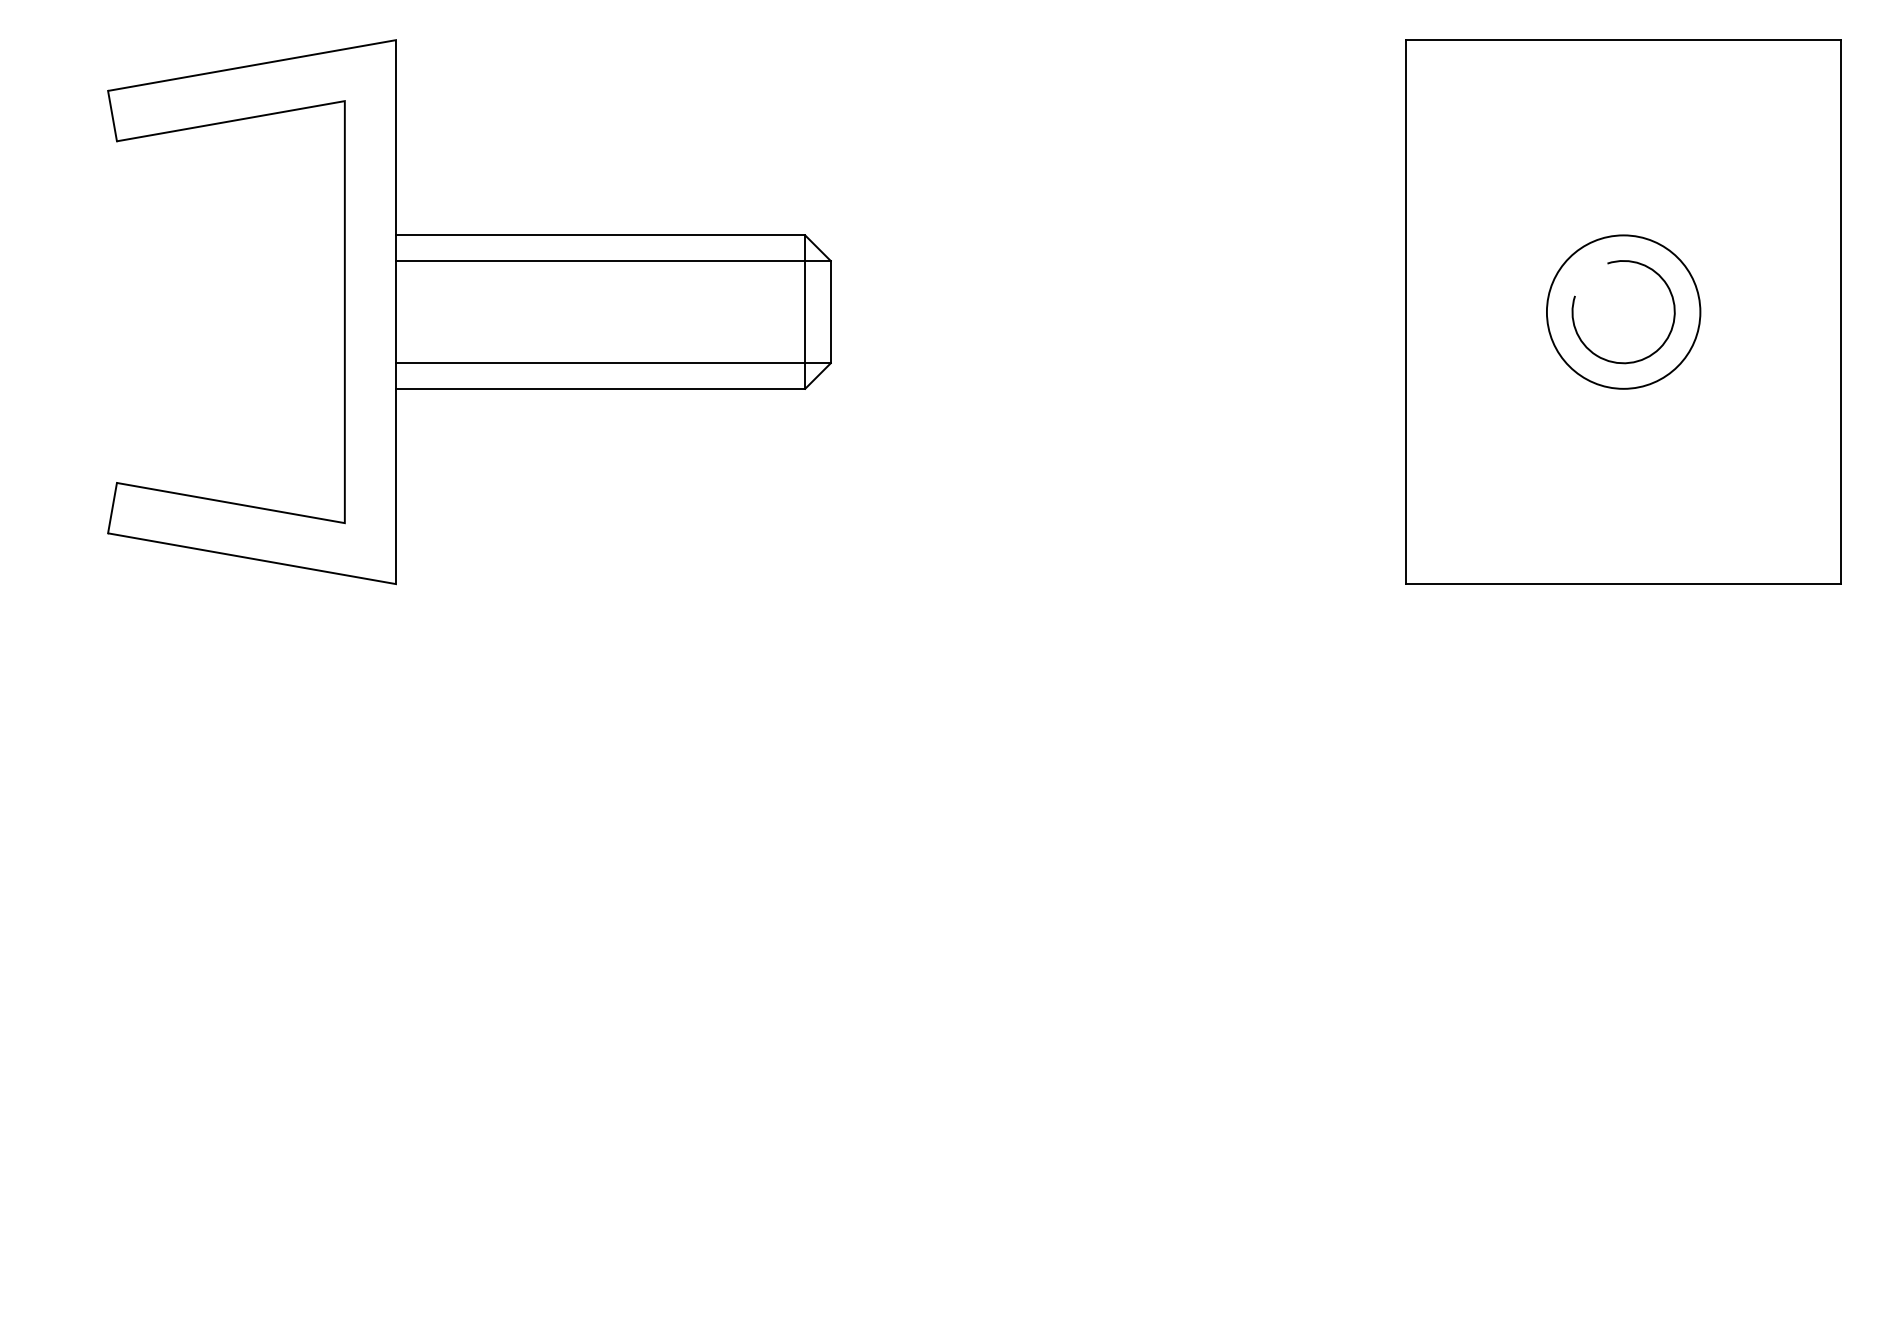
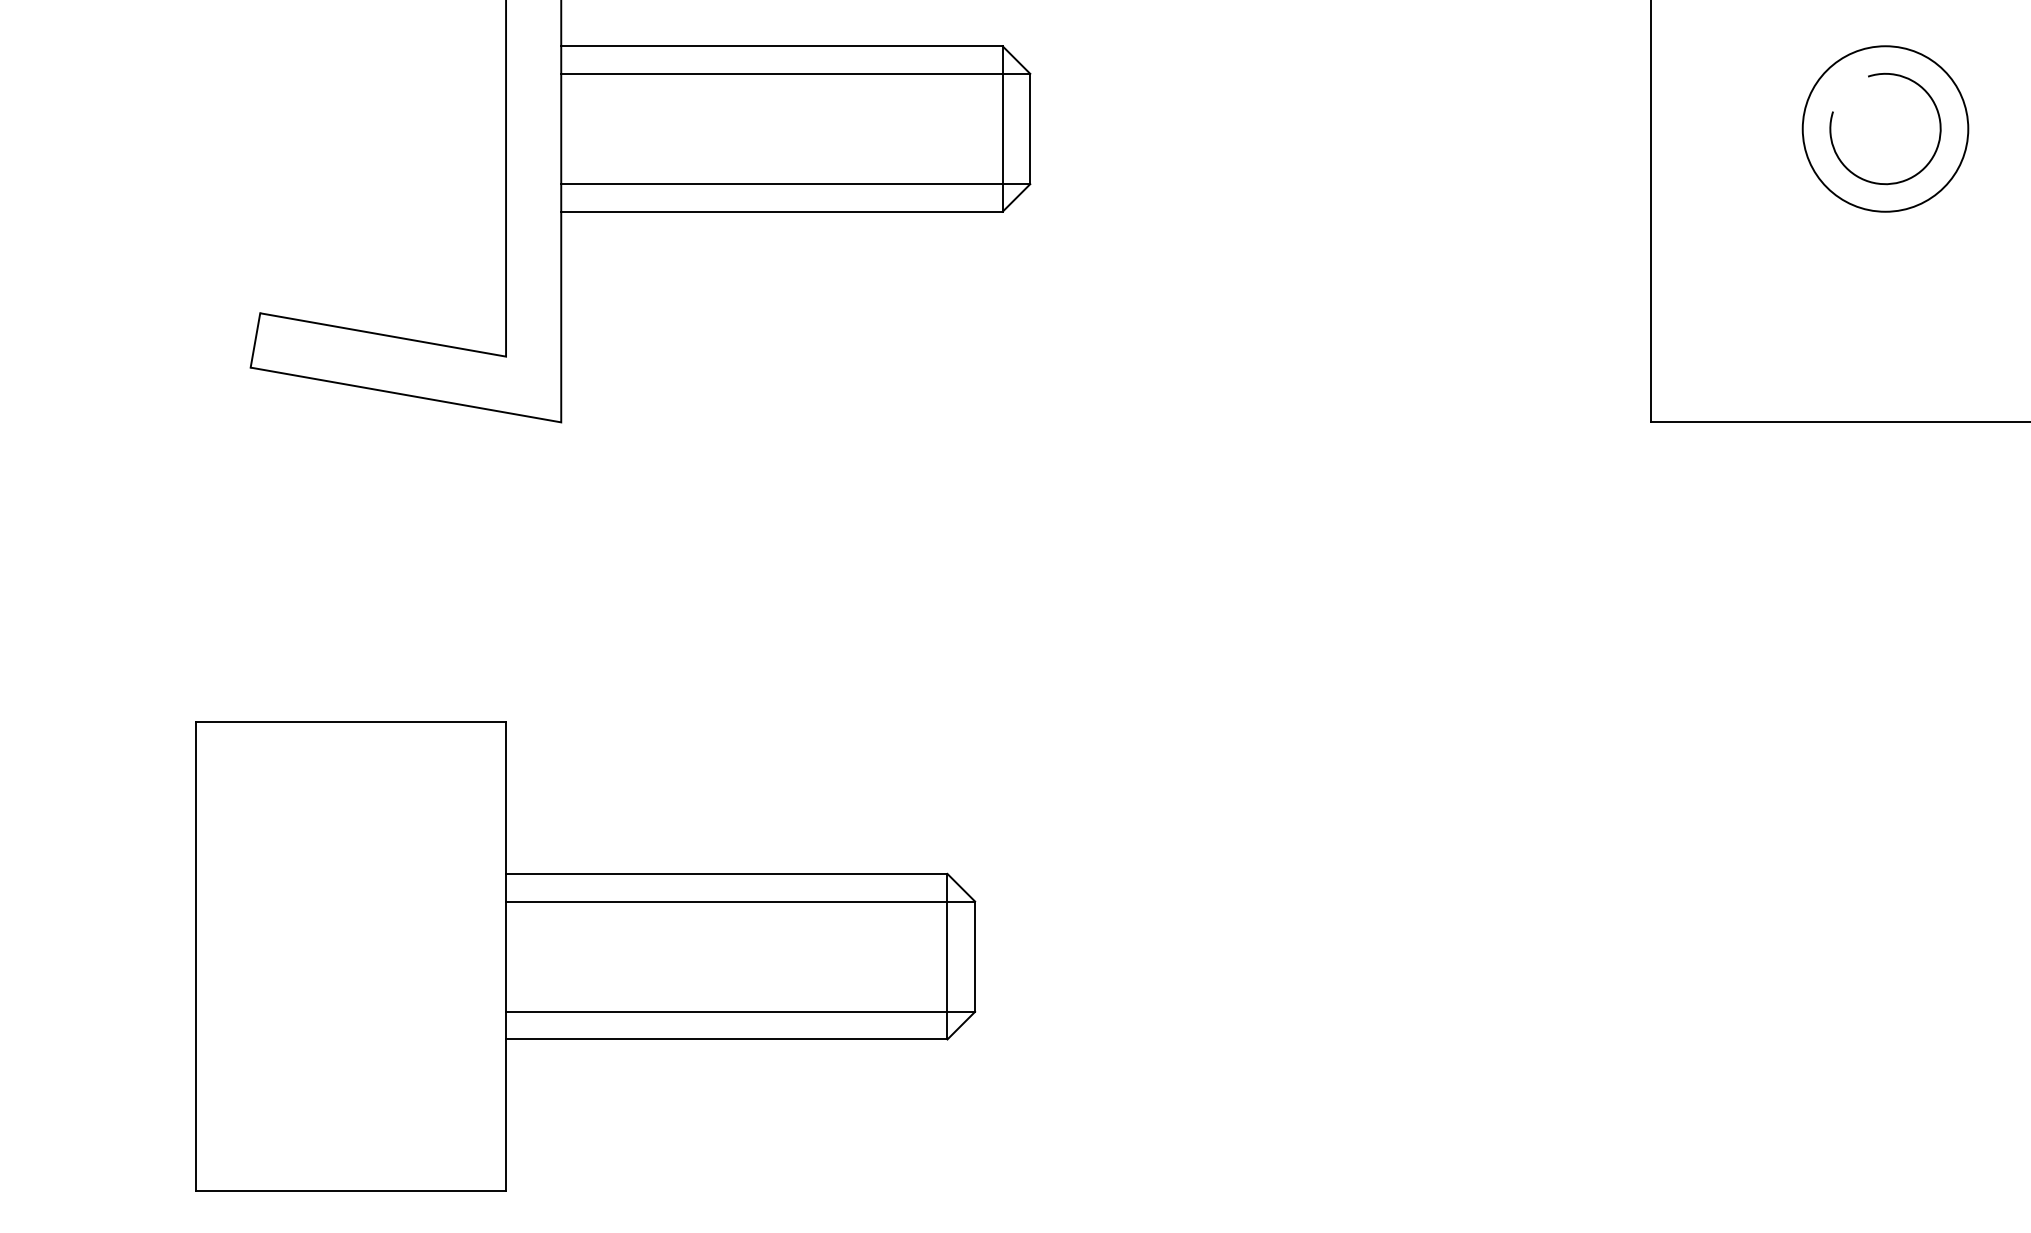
part: (418, 1079) -> (585, 956), added

